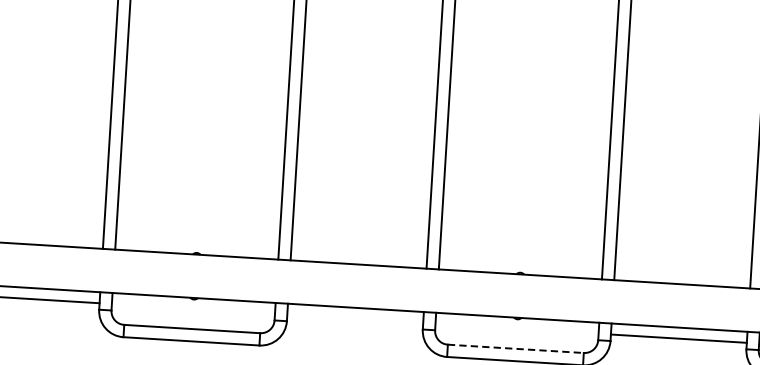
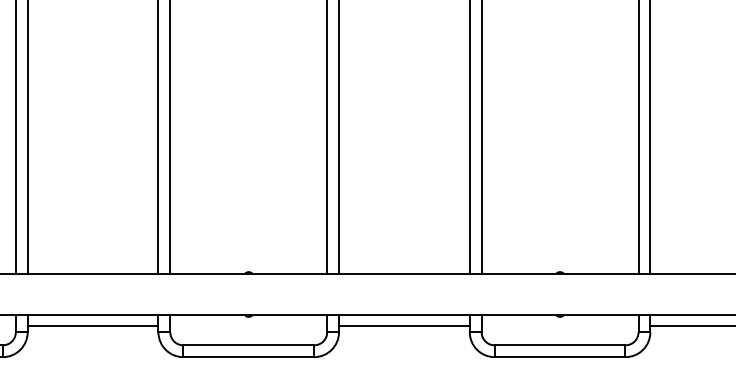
line: (355, 319) -> (404, 326), added
line: (516, 349) -> (560, 345), dashed -> solid

